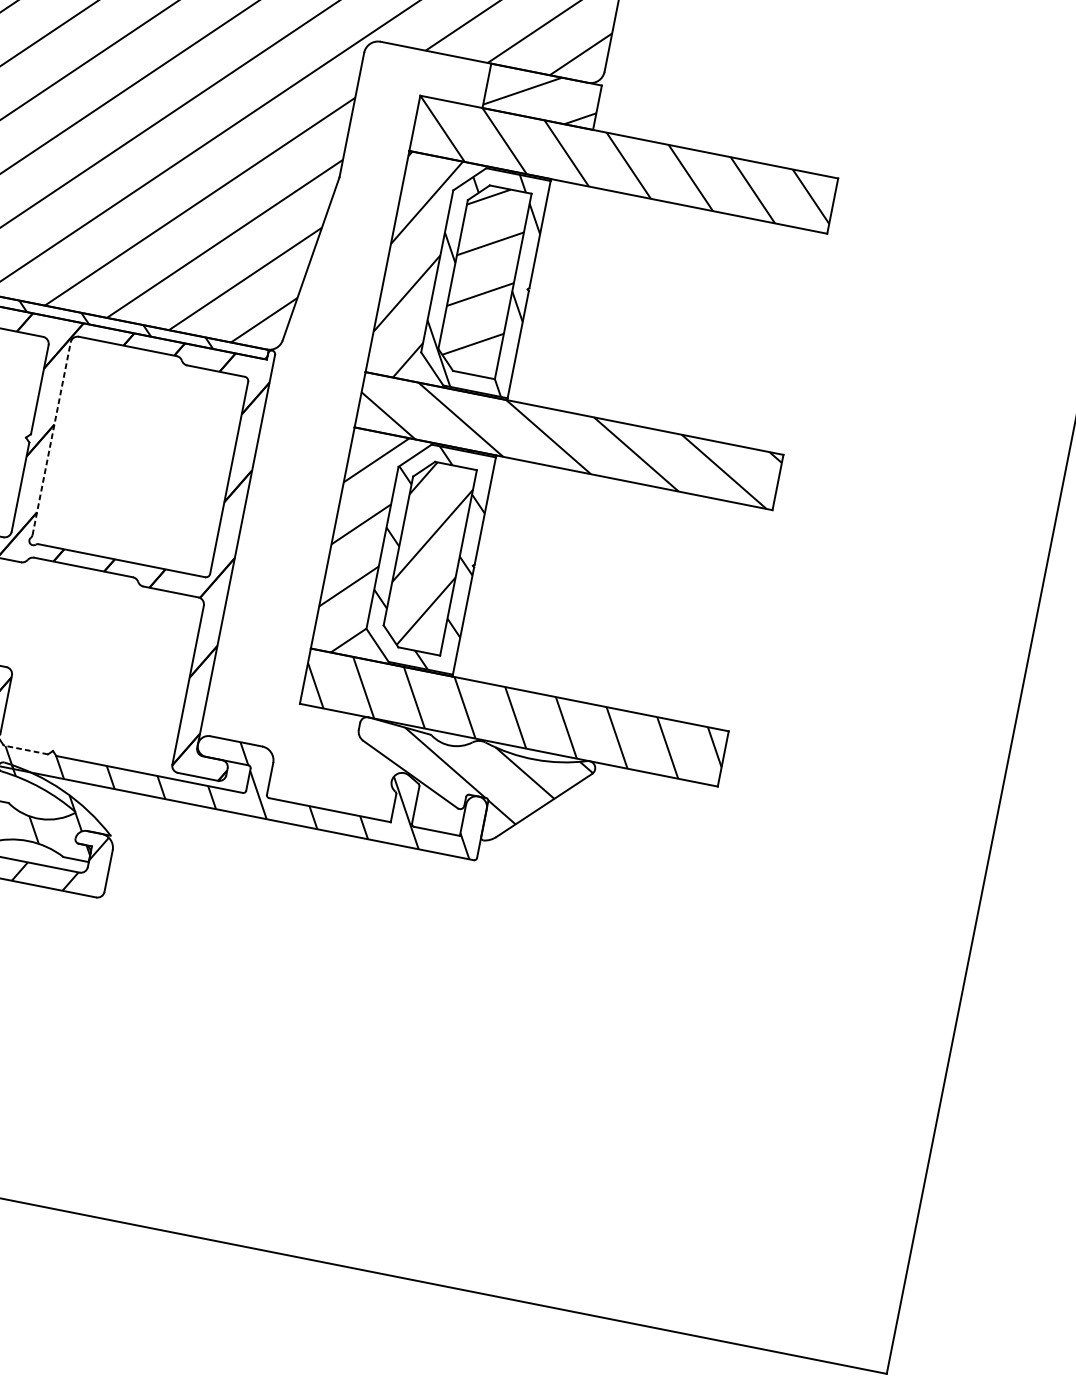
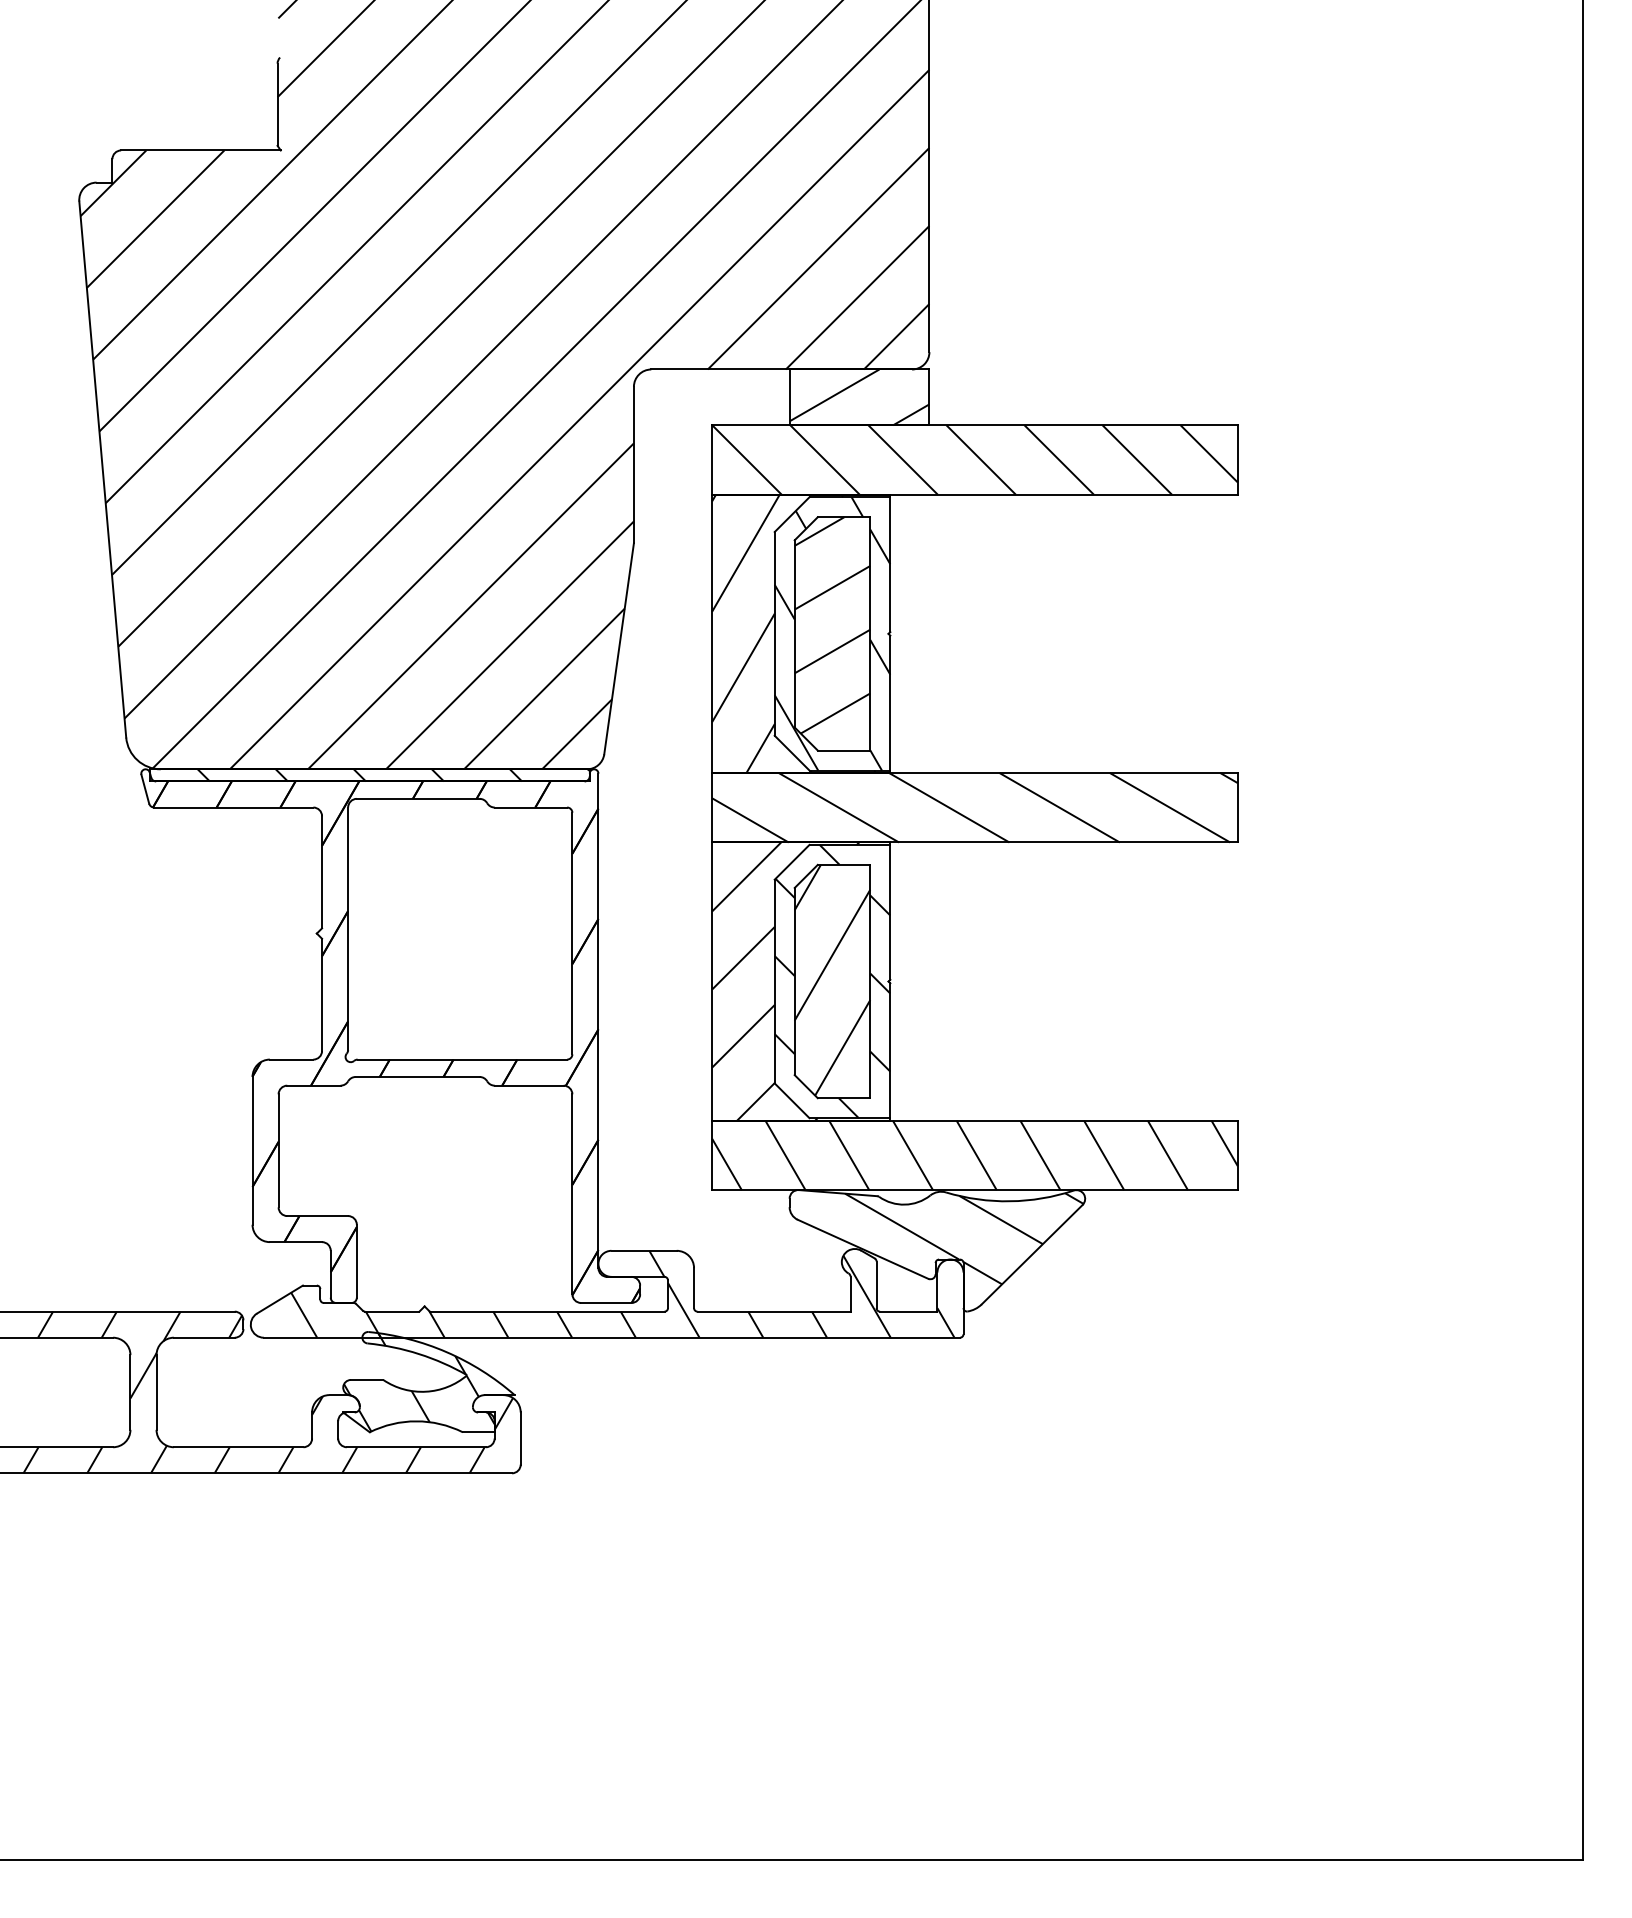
line: (51, 438) -> (348, 928), dashed -> solid
line: (25, 749) -> (391, 1311), dashed -> solid

